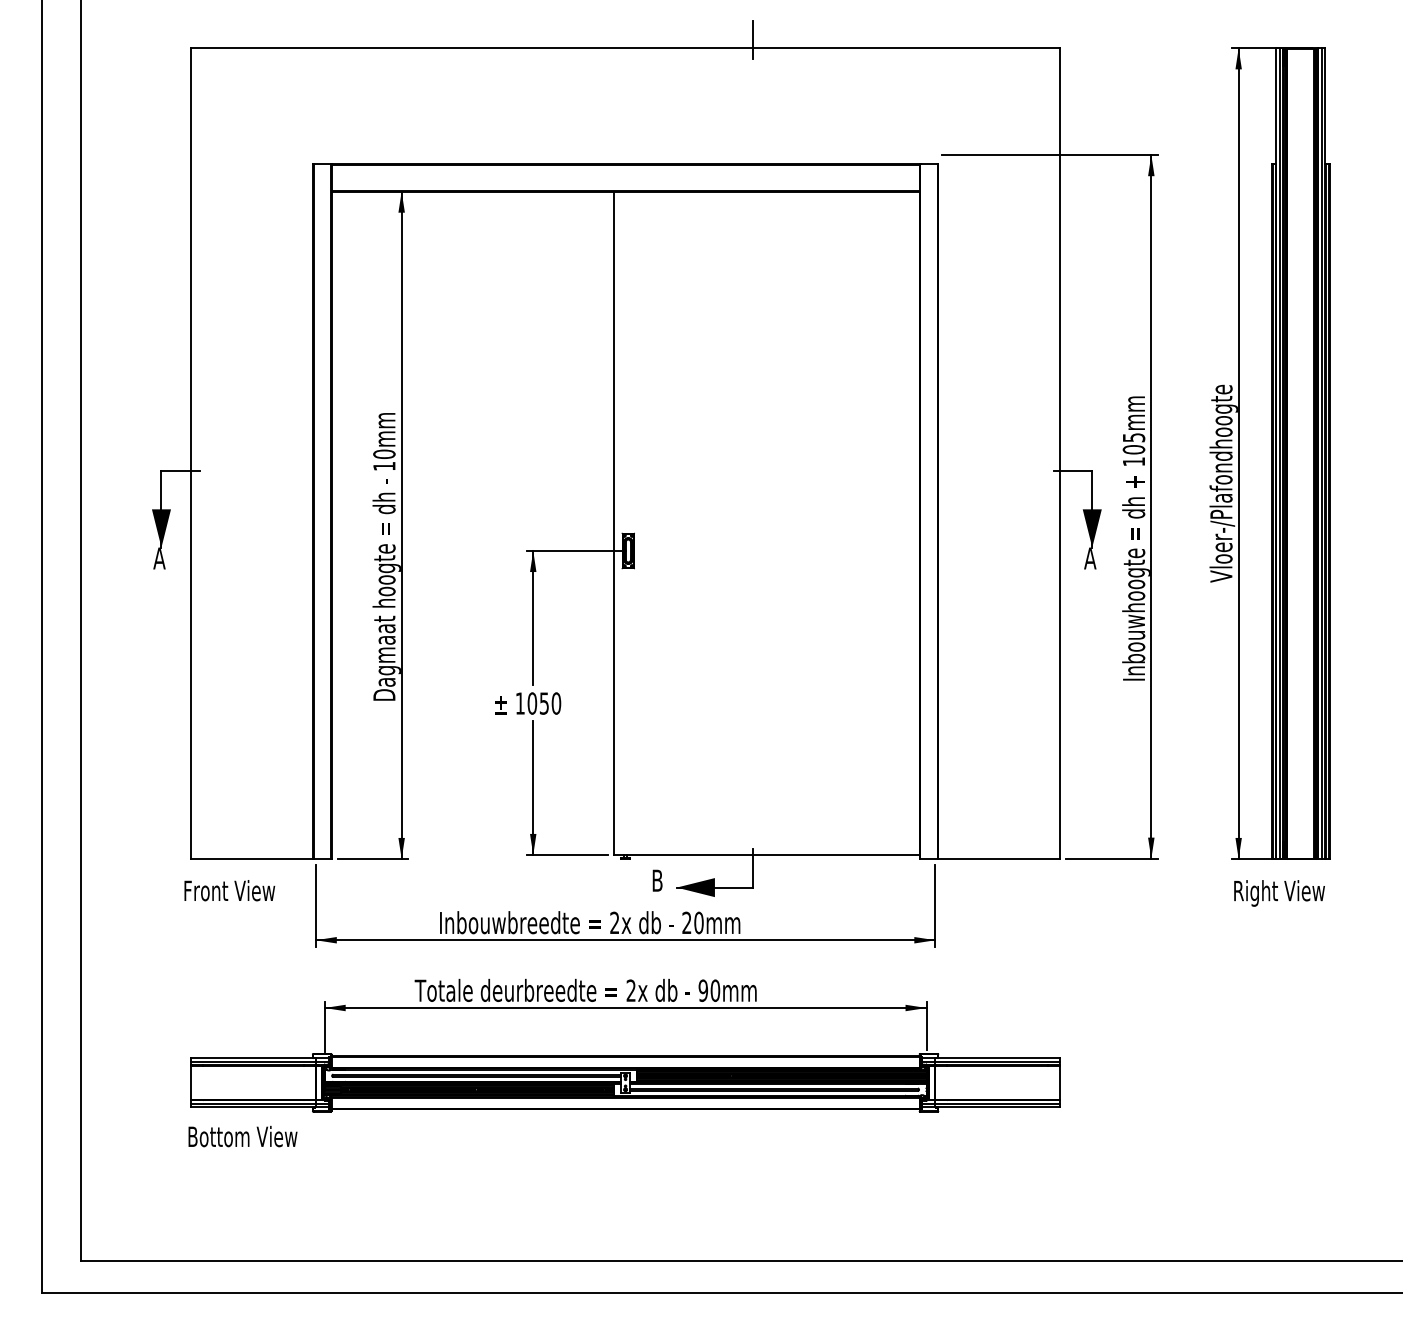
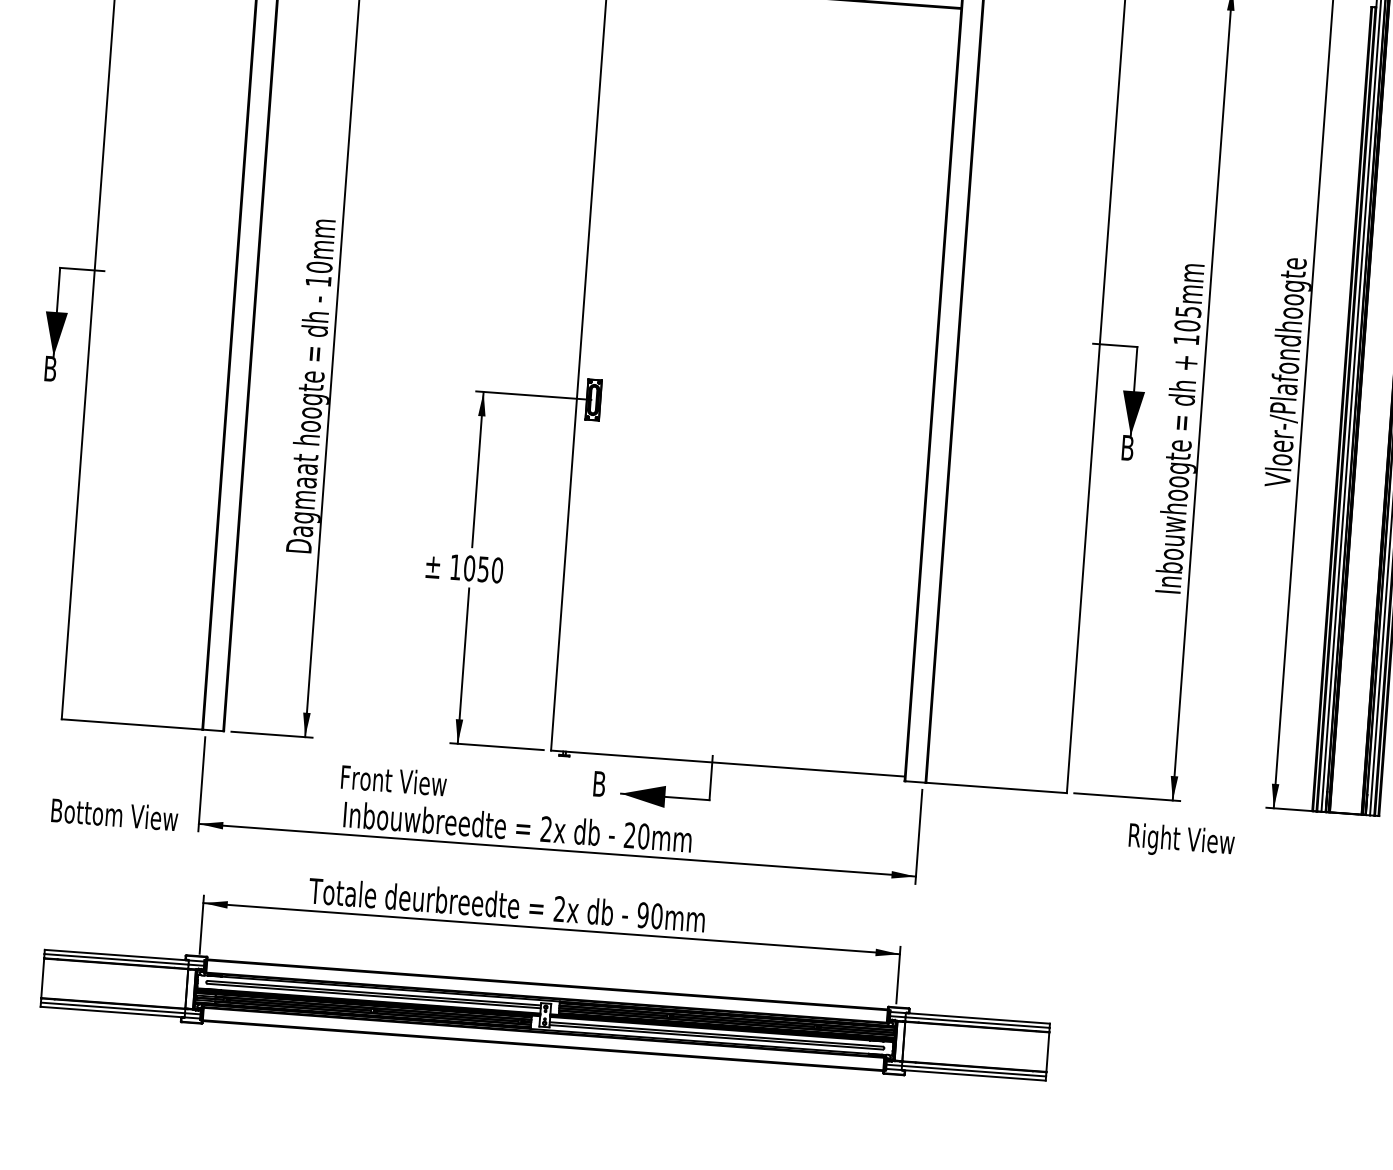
text: (159, 558) -> (50, 368), A -> B
text: (1090, 558) -> (1127, 447), A -> B
text: (229, 890) -> (393, 780), moved
text: (1279, 893) -> (1181, 841), moved
text: (242, 1136) -> (114, 814), moved

